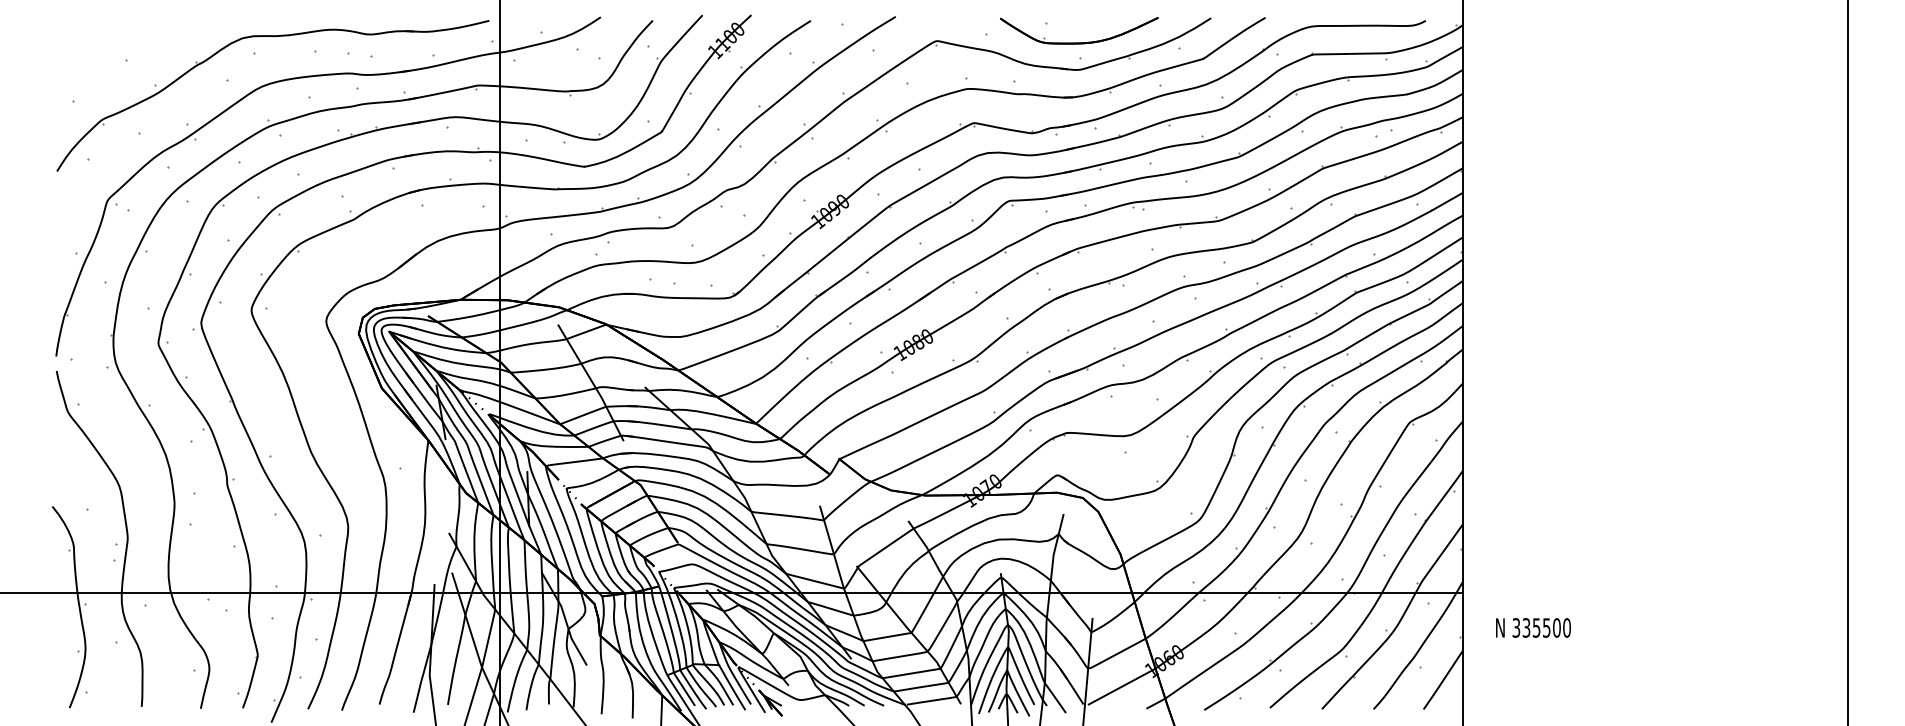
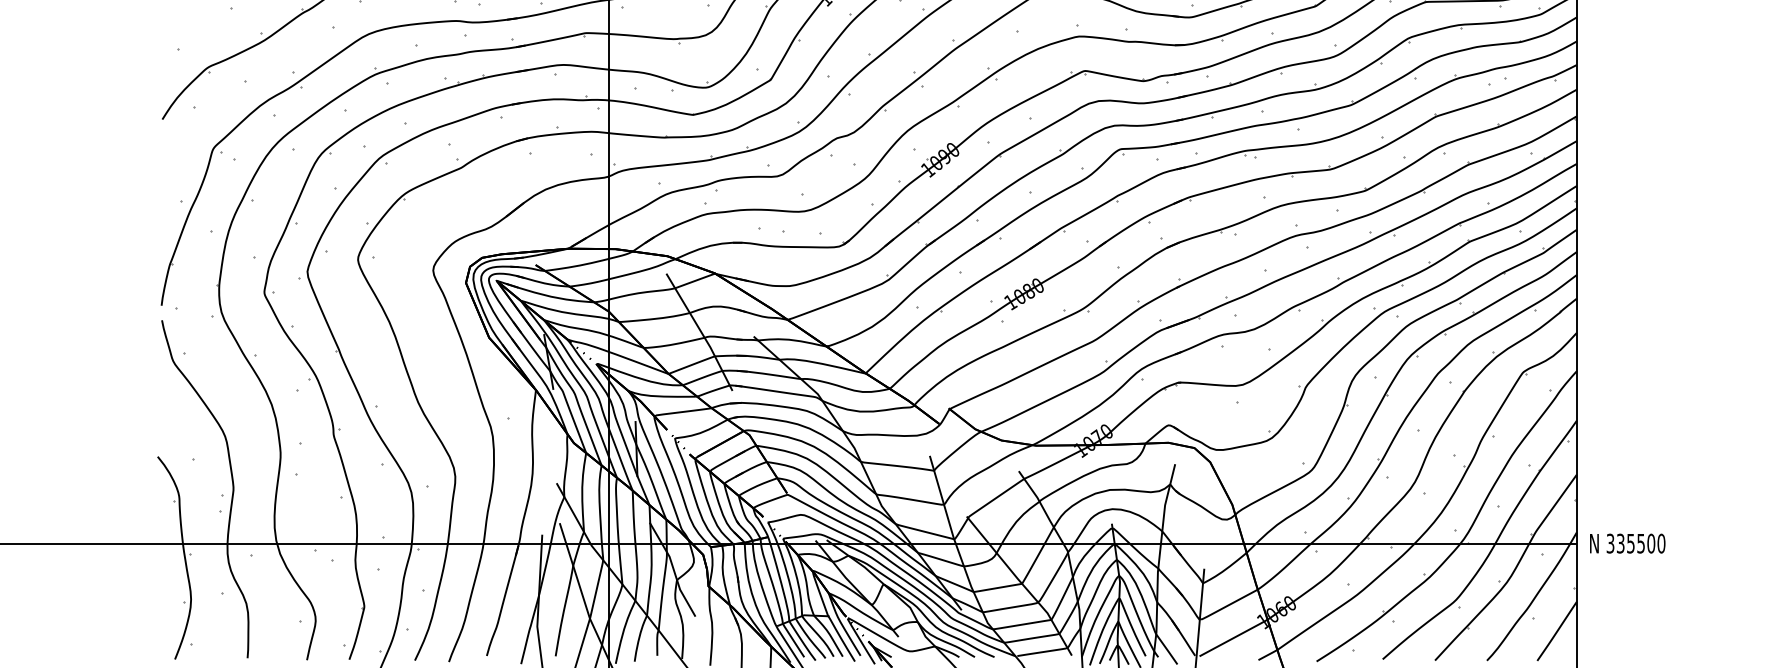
text: (1533, 627) -> (1627, 543), moved

